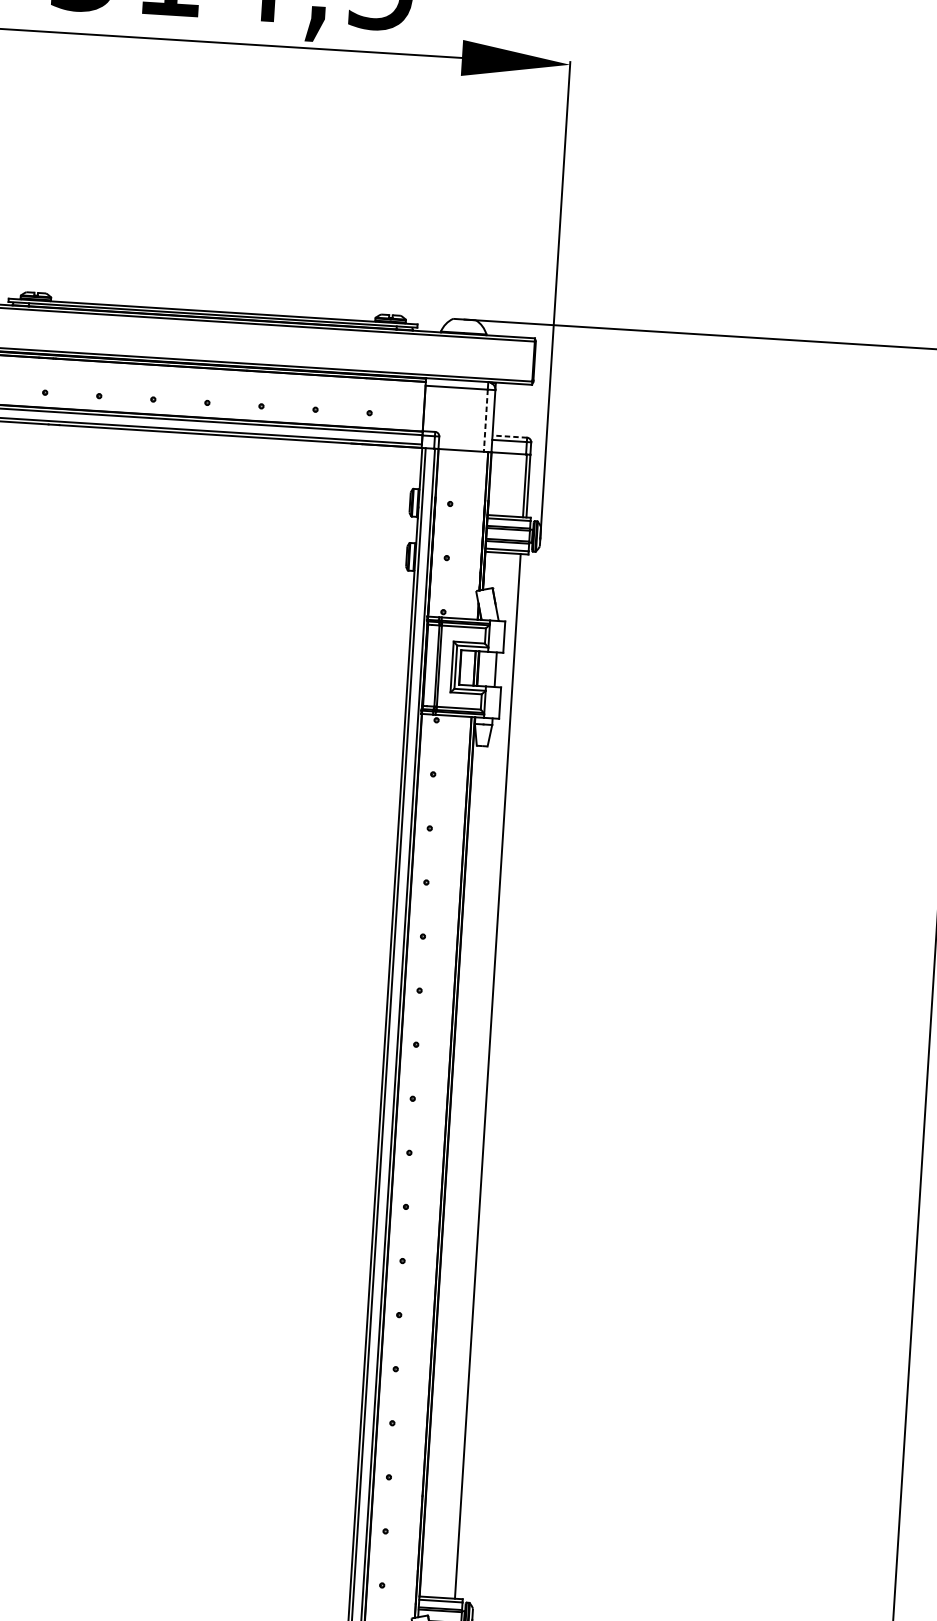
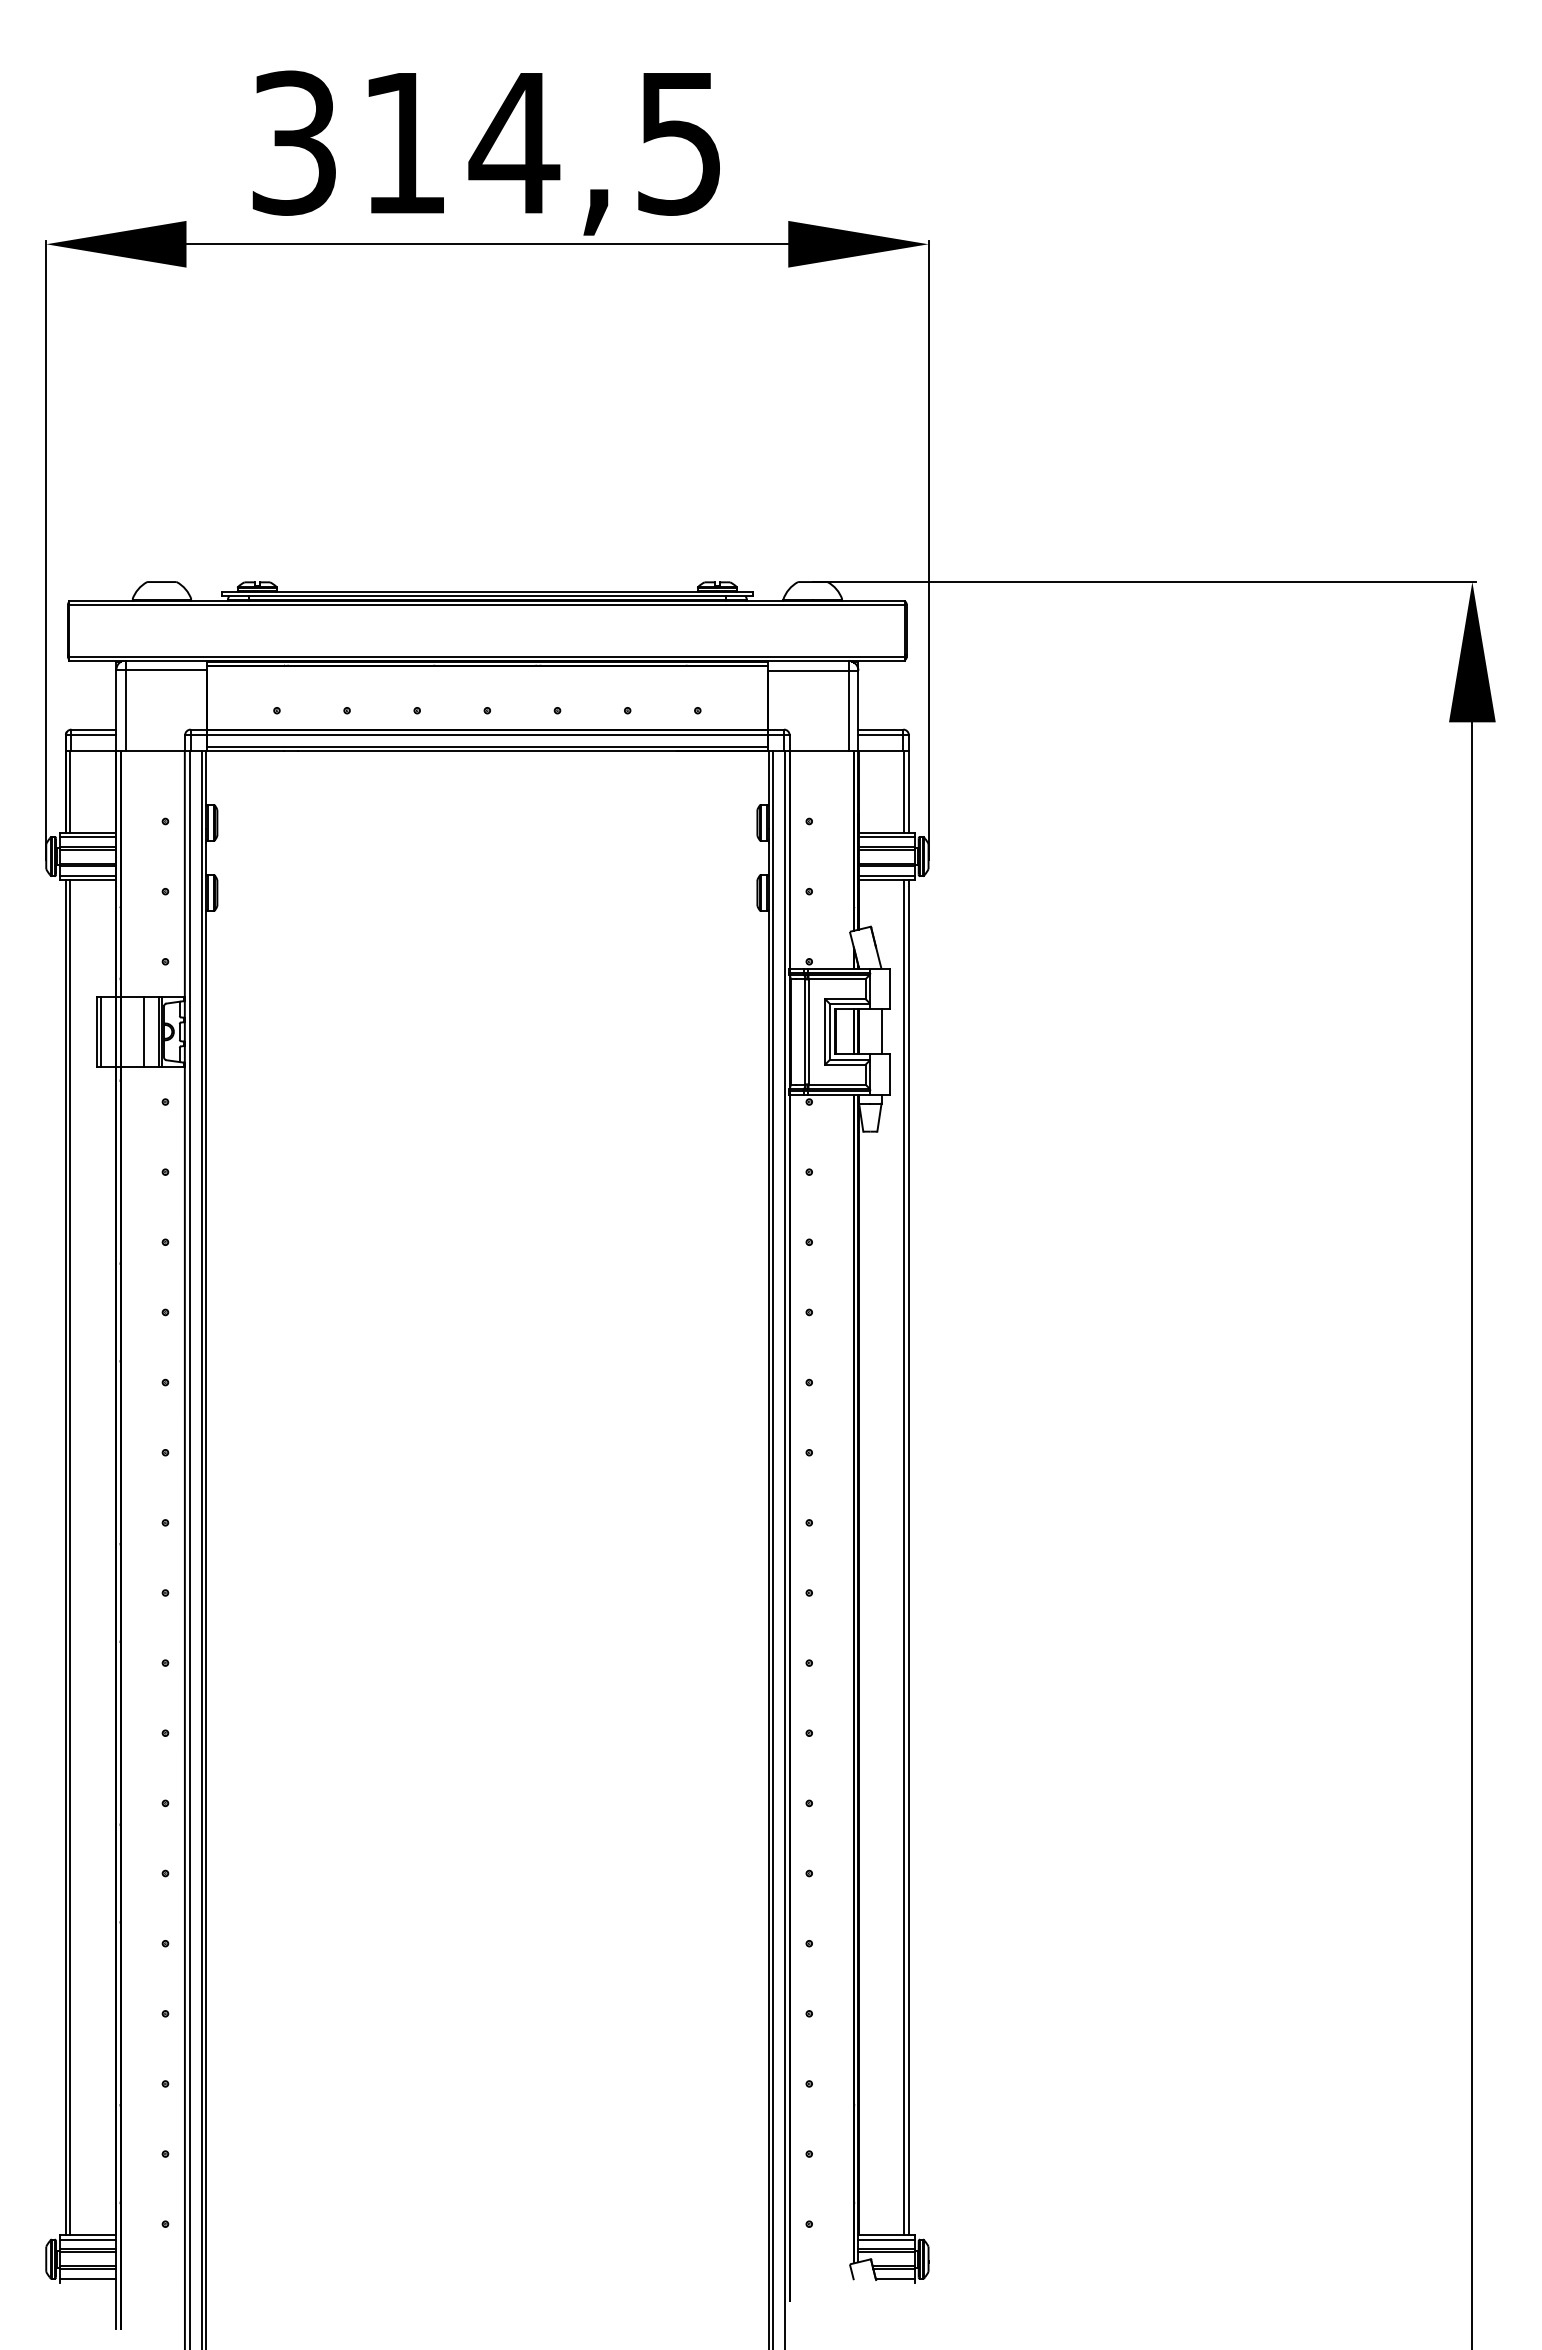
line: (485, 421) -> (848, 711), dashed -> solid
line: (509, 436) -> (880, 729), dashed -> solid
line: (490, 1076) -> (908, 1557), added

